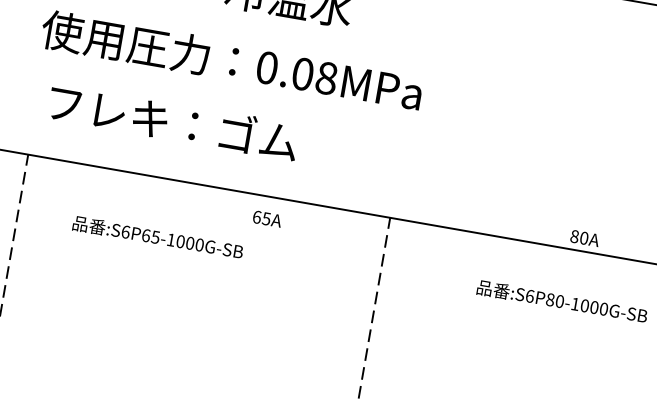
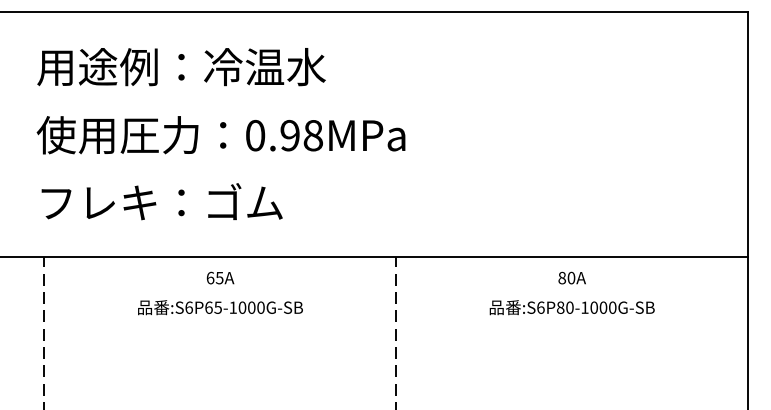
text: (302, 73) -> (289, 135), 0.08MPa -> 0.98MPa
text: (173, 121) -> (161, 201), moved
text: (267, 218) -> (220, 277), moved
text: (158, 237) -> (220, 307), moved
text: (584, 237) -> (571, 277), moved

